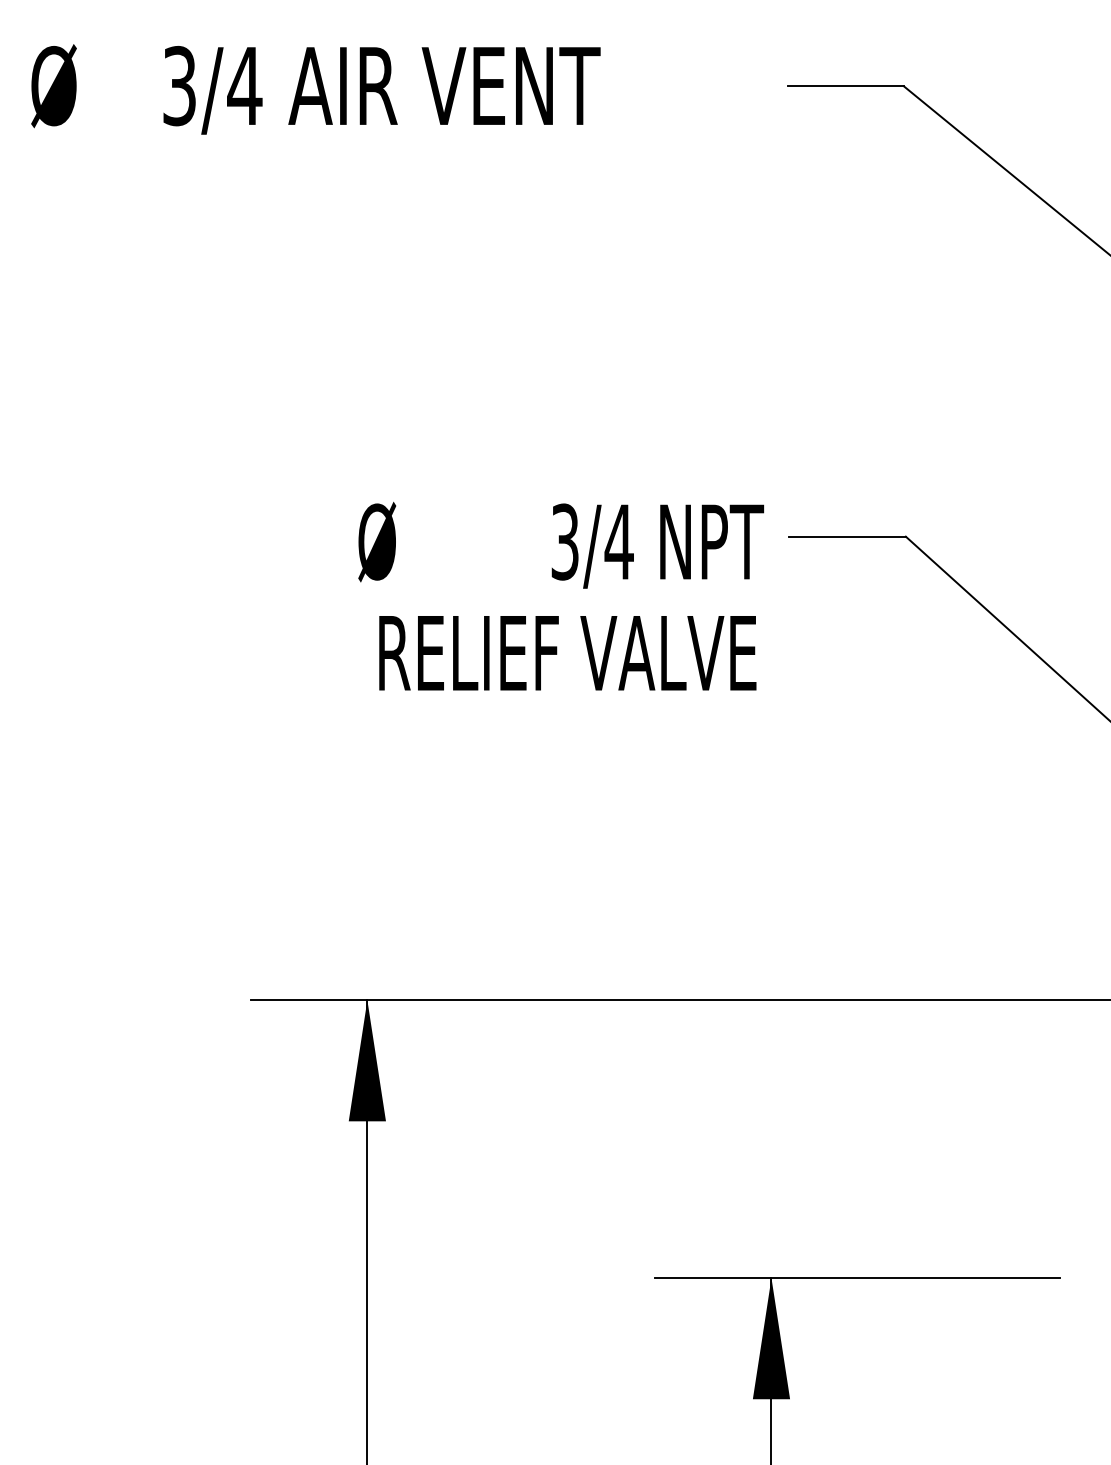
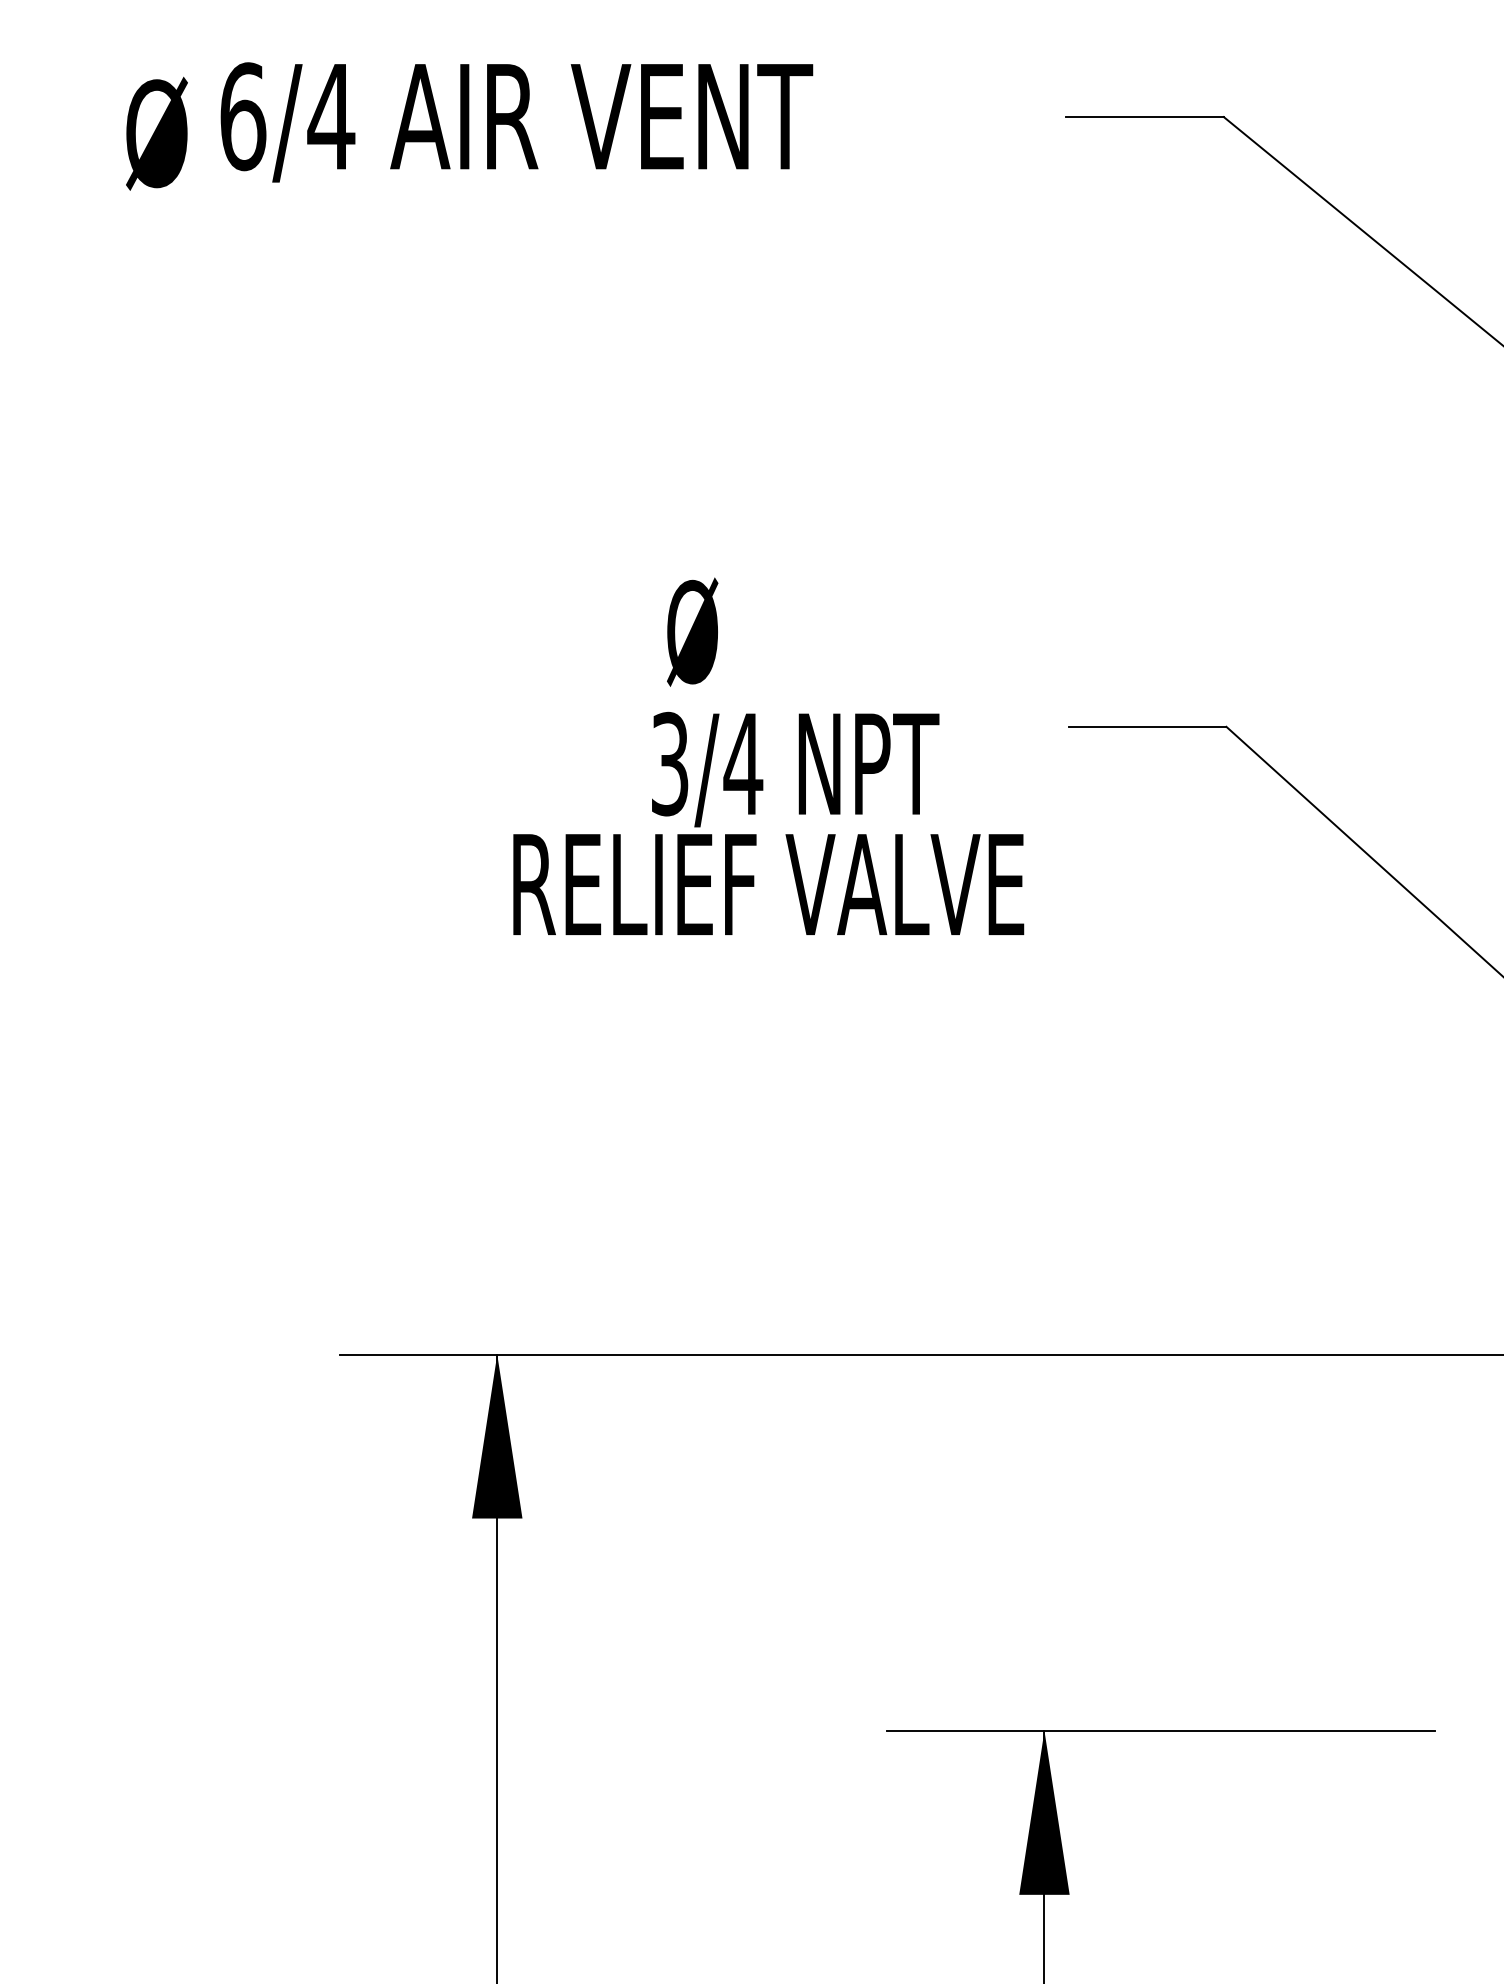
text: (53, 85) -> (156, 133), moved
text: (179, 85) -> (243, 116), 3/4 -> 6/4
text: (377, 541) -> (692, 631), moved
text: (657, 546) -> (795, 769), moved

